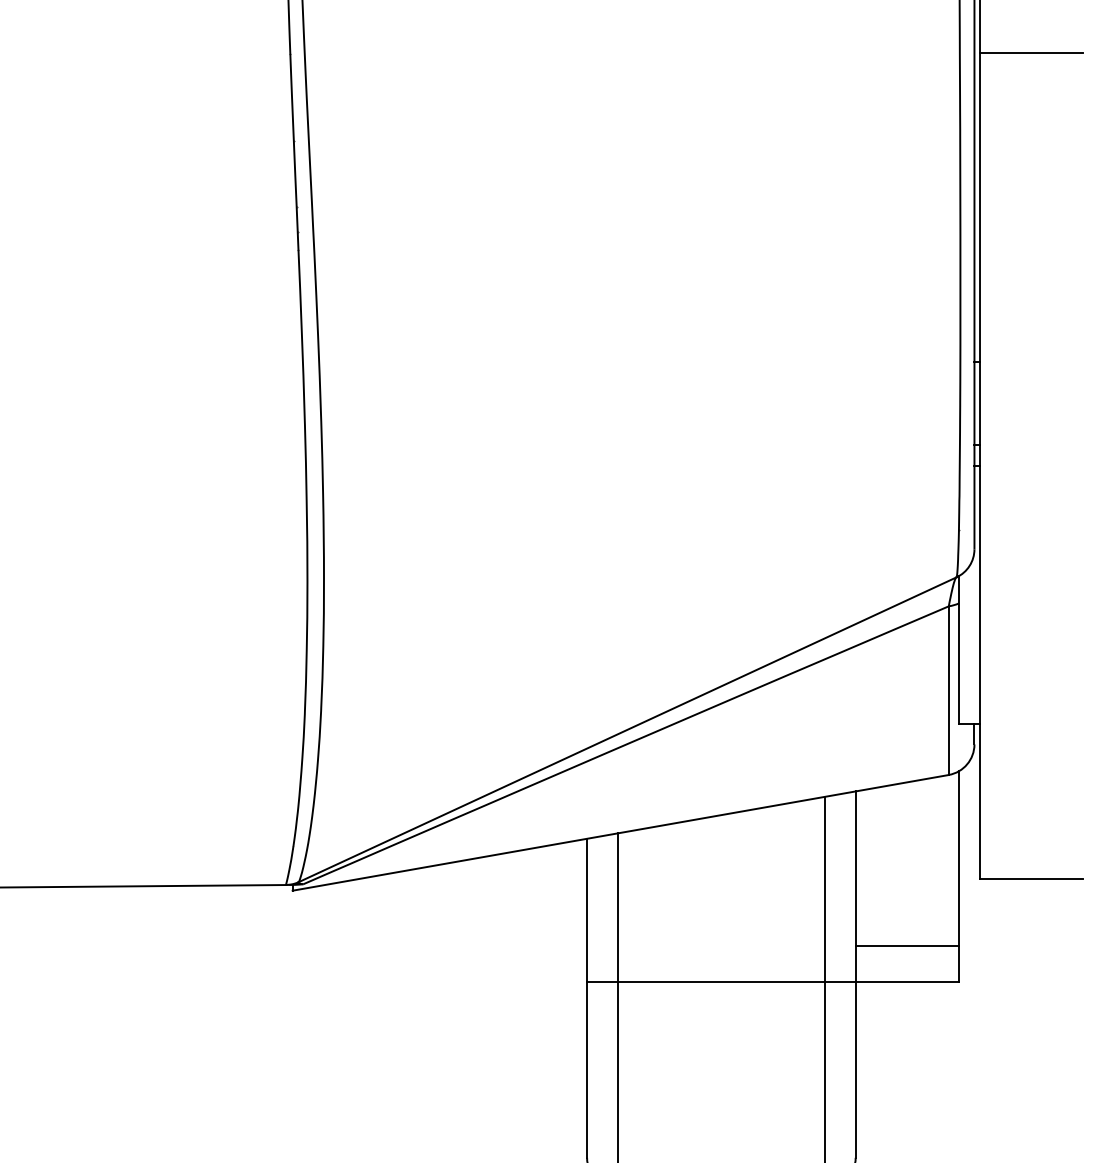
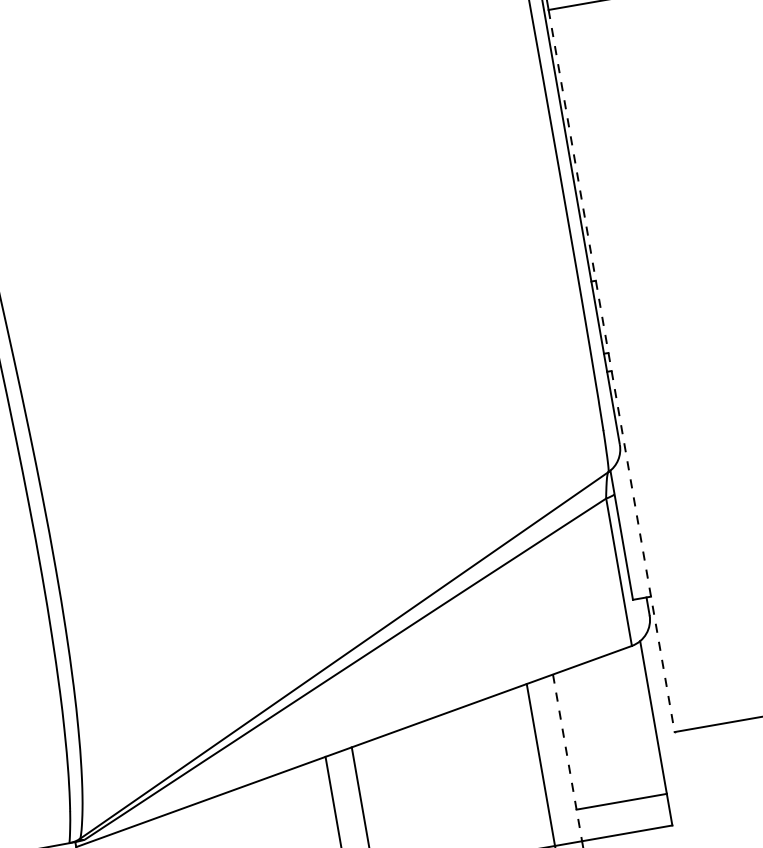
line: (979, 466) -> (611, 371), solid -> dashed
line: (855, 887) -> (567, 758), solid -> dashed

